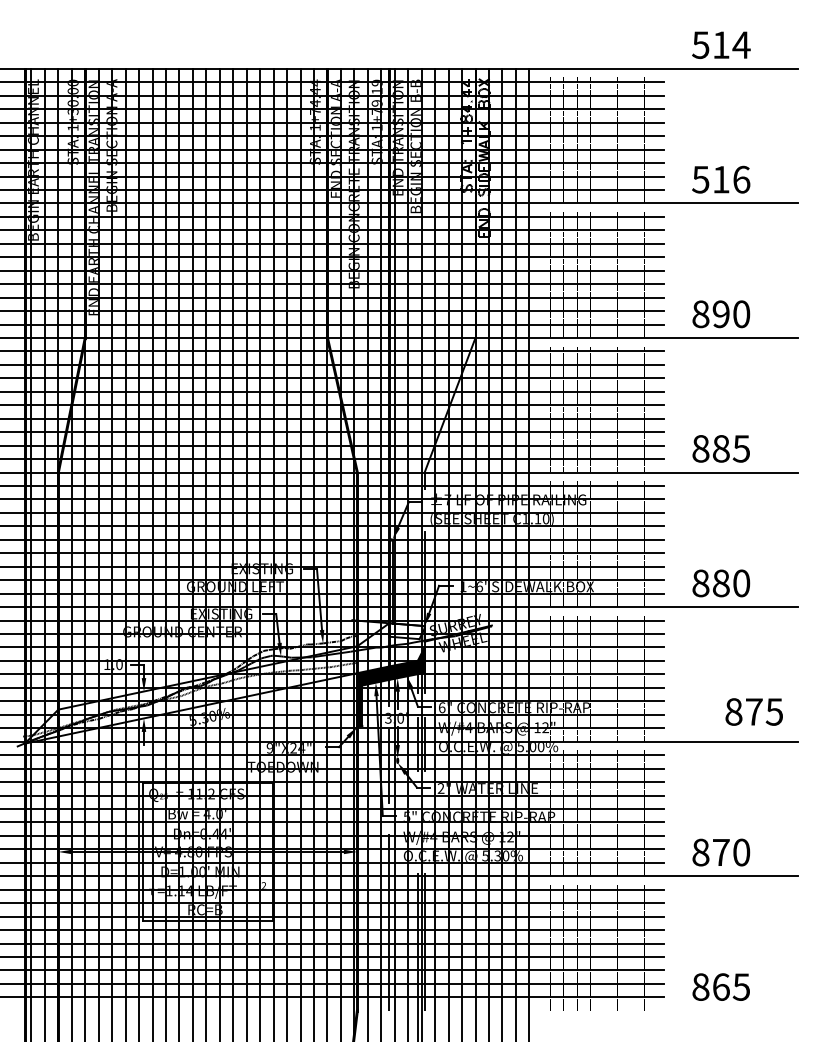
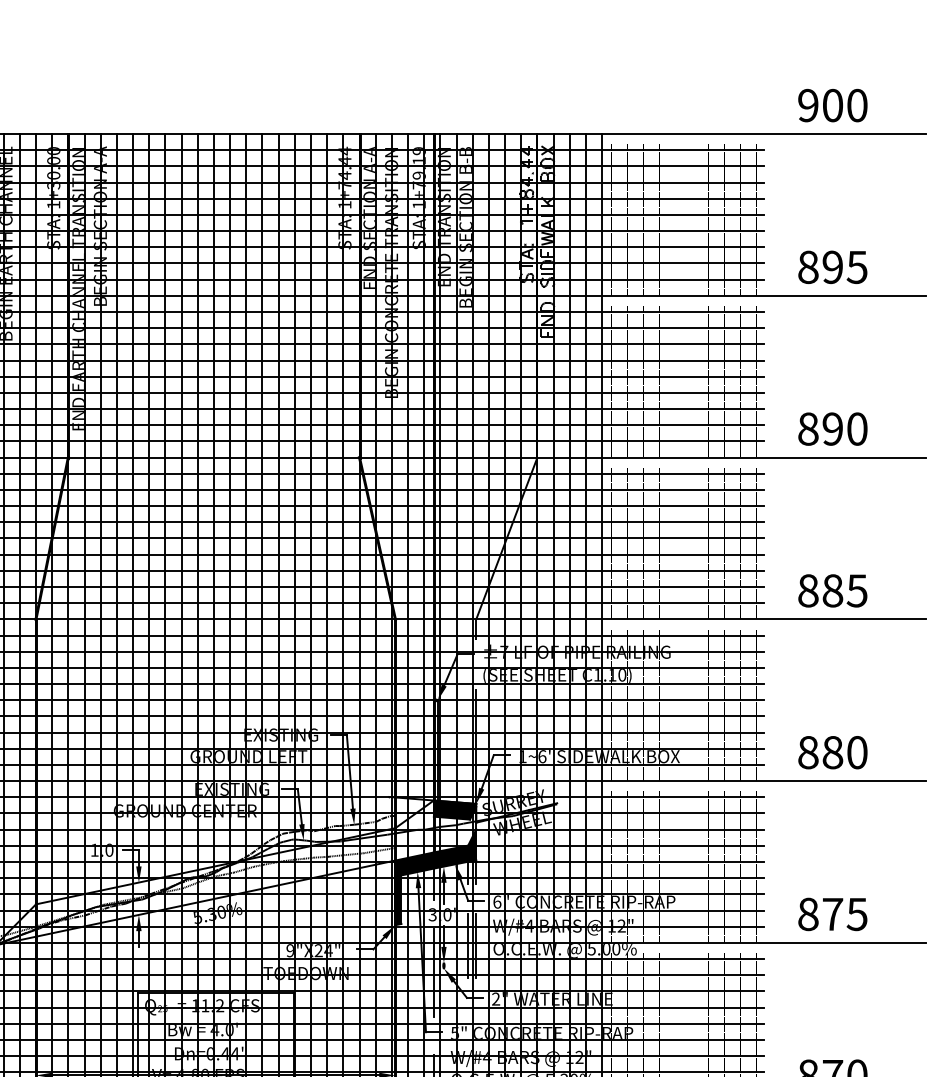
text: (721, 45) -> (833, 105), 514 -> 900
text: (721, 179) -> (833, 267), 516 -> 895
fill: (406, 631) -> (454, 810), added
text: (753, 711) -> (831, 913), moved

